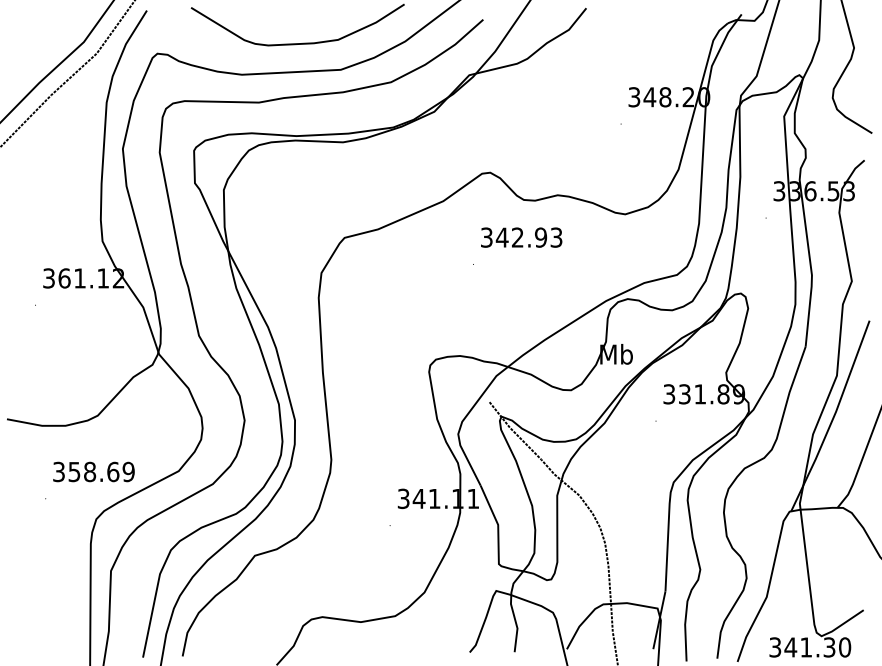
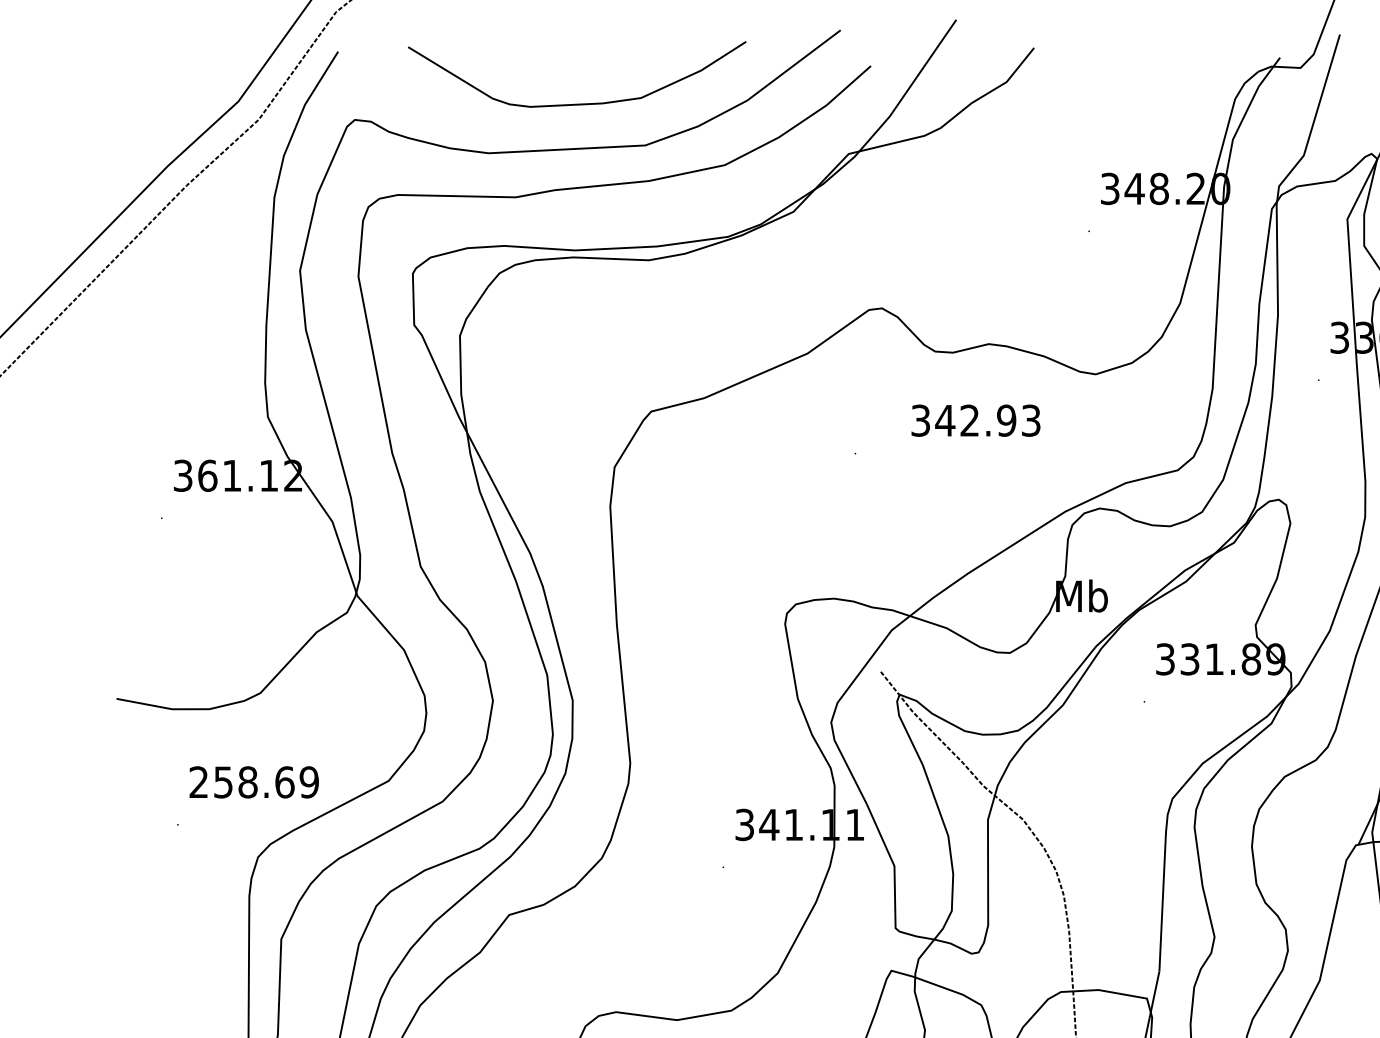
text: (521, 237) -> (975, 420), moved
text: (58, 472) -> (198, 783), 358.69 -> 258.69

